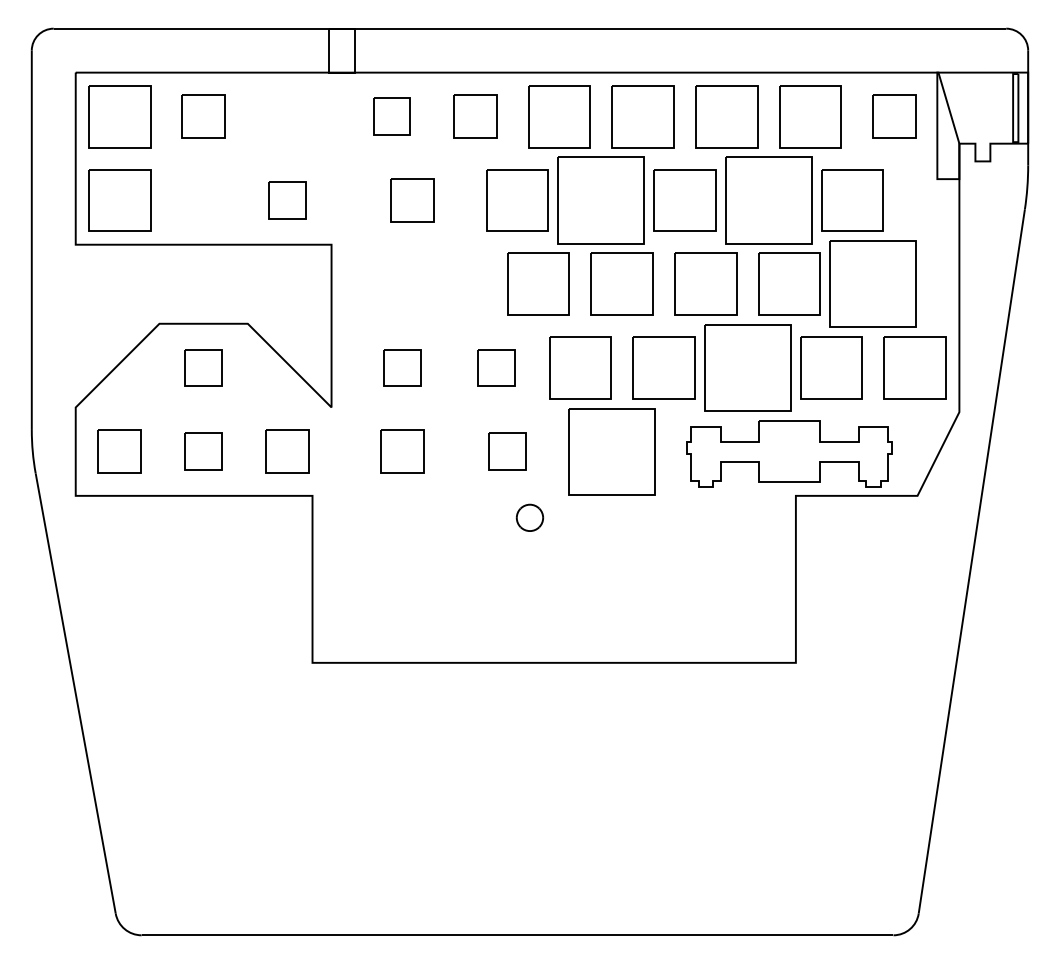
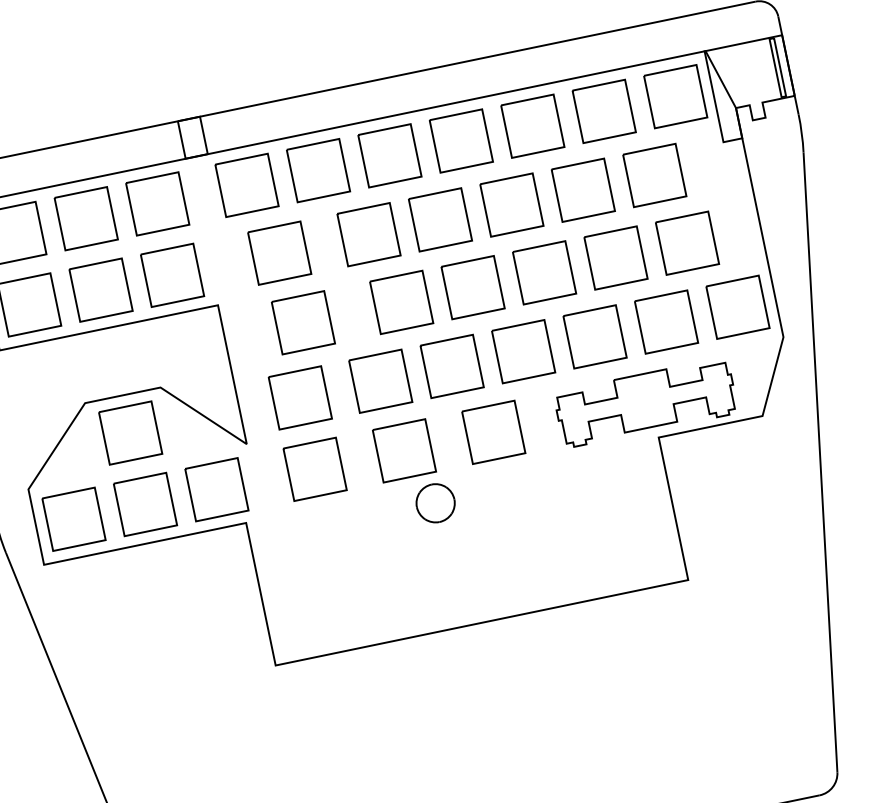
part: (203, 116) -> (86, 218), size x1.43
part: (287, 116) -> (157, 203), added
part: (391, 116) -> (246, 185), size x1.67
part: (475, 116) -> (318, 170), size x1.43
part: (894, 116) -> (675, 96), size x1.43
part: (203, 200) -> (100, 290), added
part: (287, 200) -> (172, 275), size x1.67
part: (412, 200) -> (279, 253), size x1.43
part: (601, 200) -> (440, 219), size x0.71
part: (768, 200) -> (583, 190), size x0.71
part: (423, 283) -> (303, 322), added
part: (873, 283) -> (687, 242), size x0.71
part: (203, 367) -> (130, 432), size x1.67
part: (402, 367) -> (300, 397), size x1.67
part: (496, 367) -> (380, 380), size x1.67
part: (747, 367) -> (594, 336), size x0.71
part: (119, 451) -> (73, 519), size x1.43
part: (203, 451) -> (145, 504), size x1.67
part: (287, 451) -> (216, 489), size x1.43
part: (402, 451) -> (315, 469), size x1.43
part: (506, 451) -> (403, 450), size x1.67
part: (611, 451) -> (493, 432), size x0.71
part: (529, 517) -> (435, 503), size x1.67

